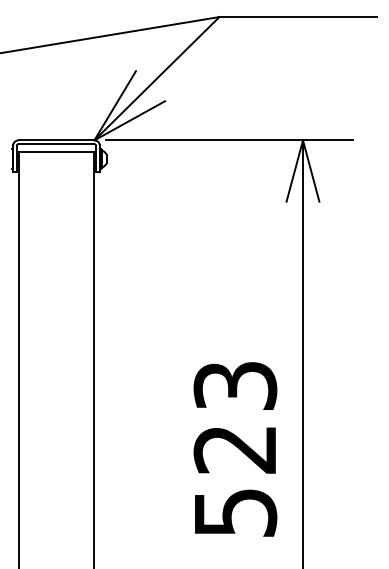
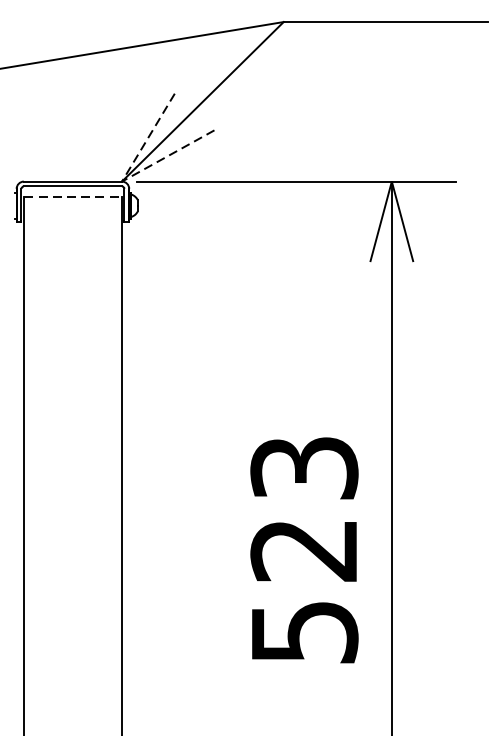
line: (94, 140) -> (122, 181), solid -> dashed
line: (56, 152) -> (72, 197), solid -> dashed
text: (235, 449) -> (304, 550), moved

